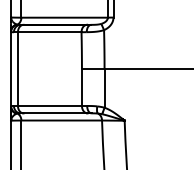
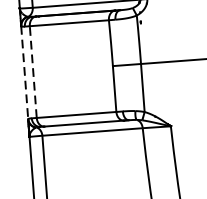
line: (11, 69) -> (25, 73), solid -> dashed
line: (17, 69) -> (32, 72), solid -> dashed

